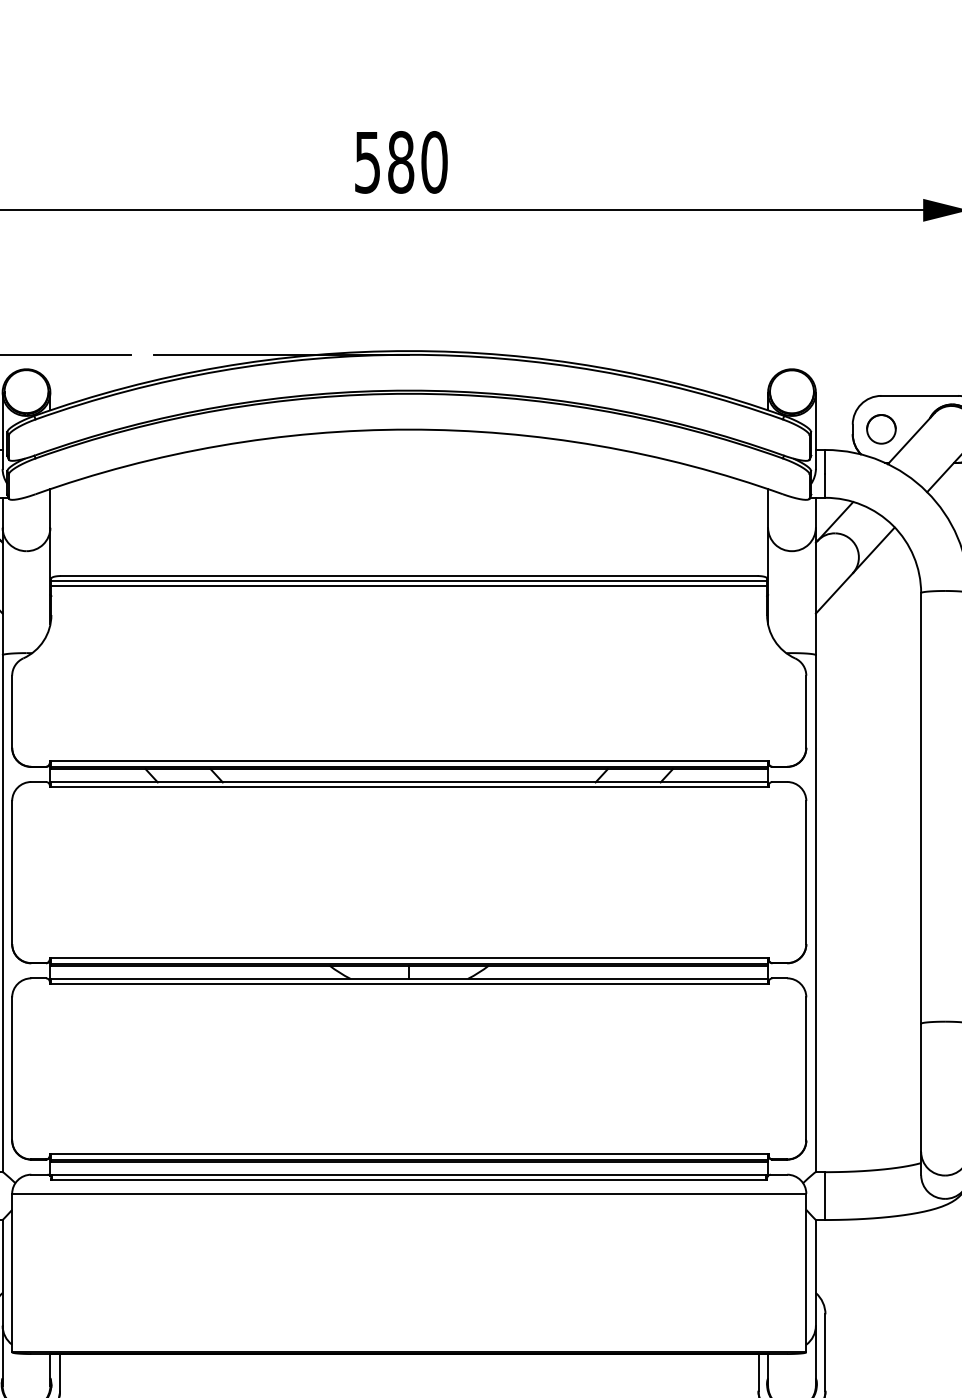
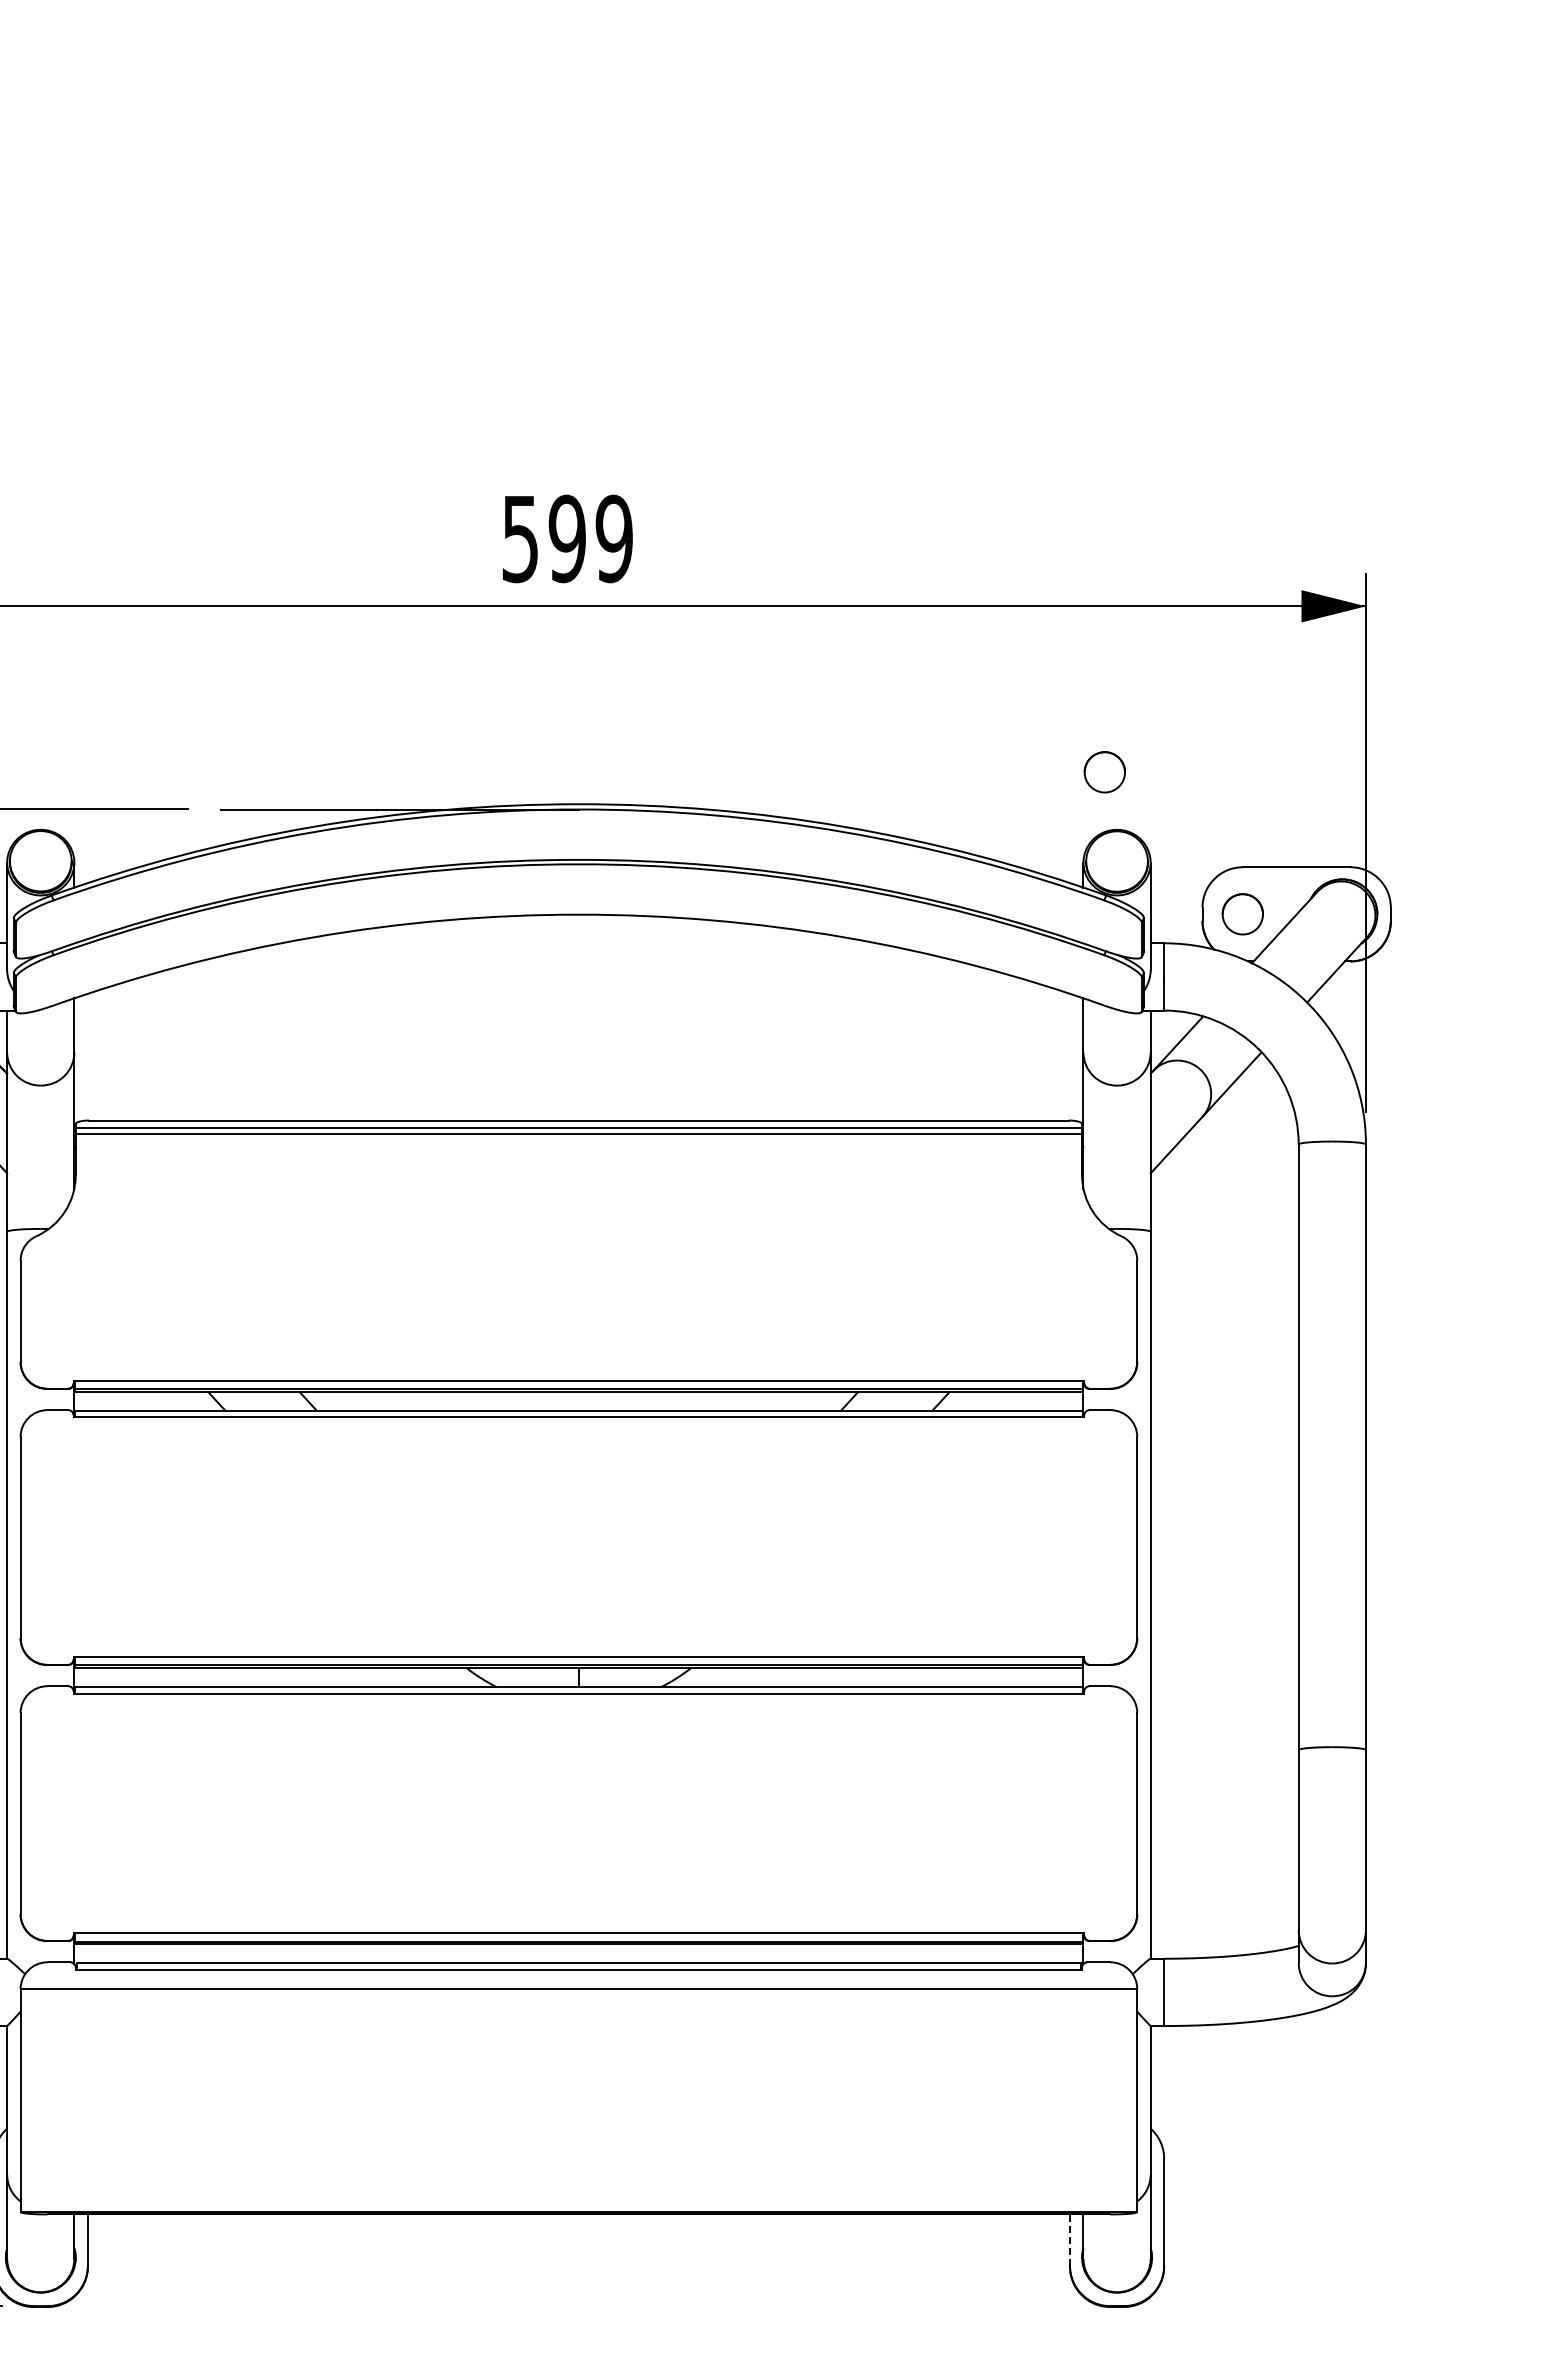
text: (417, 162) -> (590, 538), 580 -> 599
circle: (783, 328) -> (1104, 772), added
line: (758, 1371) -> (1069, 2239), solid -> dashed

